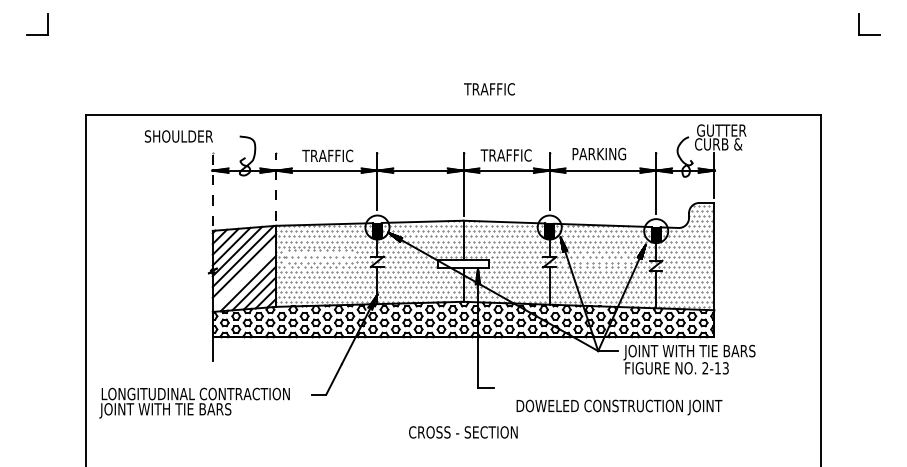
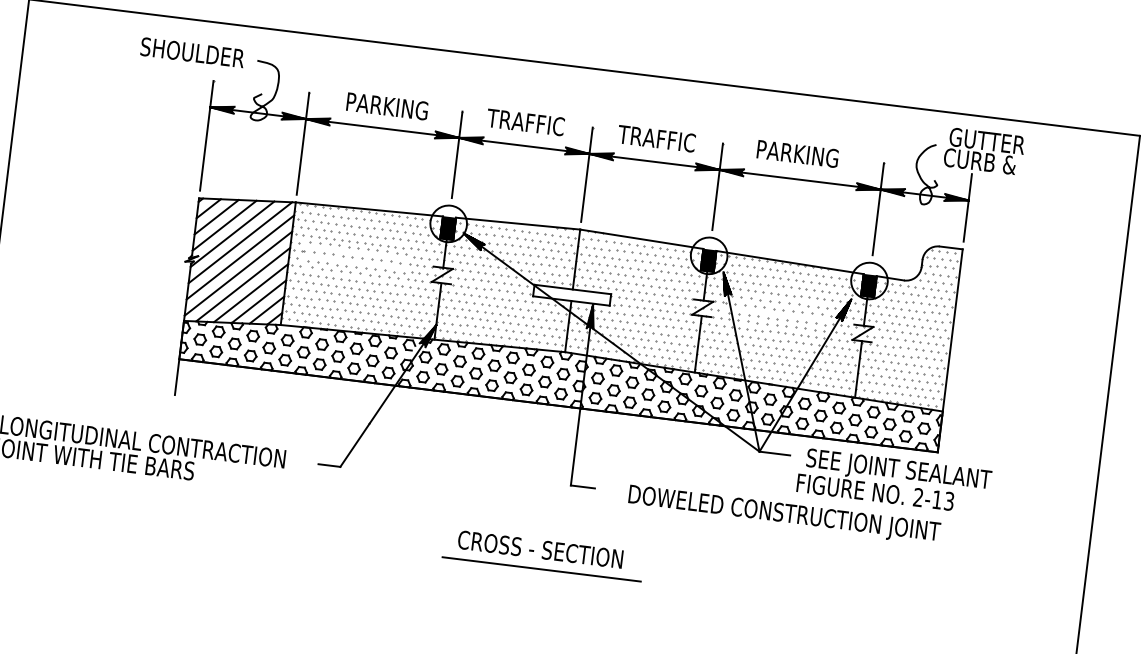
text: (489, 89) -> (525, 122), moved
text: (178, 136) -> (192, 52), moved
text: (327, 155) -> (386, 105), TRAFFIC -> PARKING
line: (276, 187) -> (303, 144), dashed -> solid
line: (212, 189) -> (206, 135), dashed -> solid
line: (244, 276) -> (238, 273), added
text: (689, 352) -> (897, 470), JOINT WITH TIE BARS -> SEE JOINT SEALANT
text: (619, 407) -> (784, 515), moved
line: (465, 445) -> (541, 569), added

